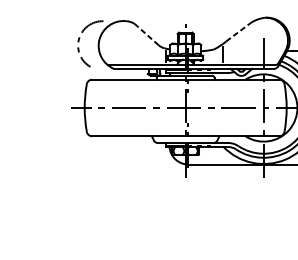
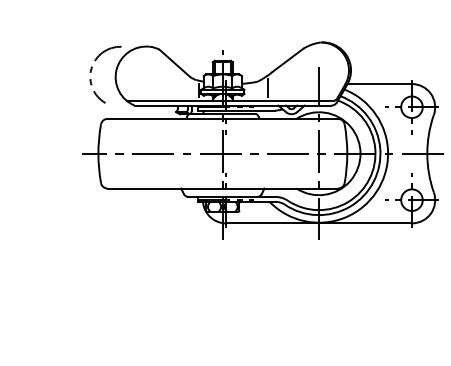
line: (238, 31) -> (288, 59), dashed -> solid
line: (146, 33) -> (174, 62), dashed -> solid

